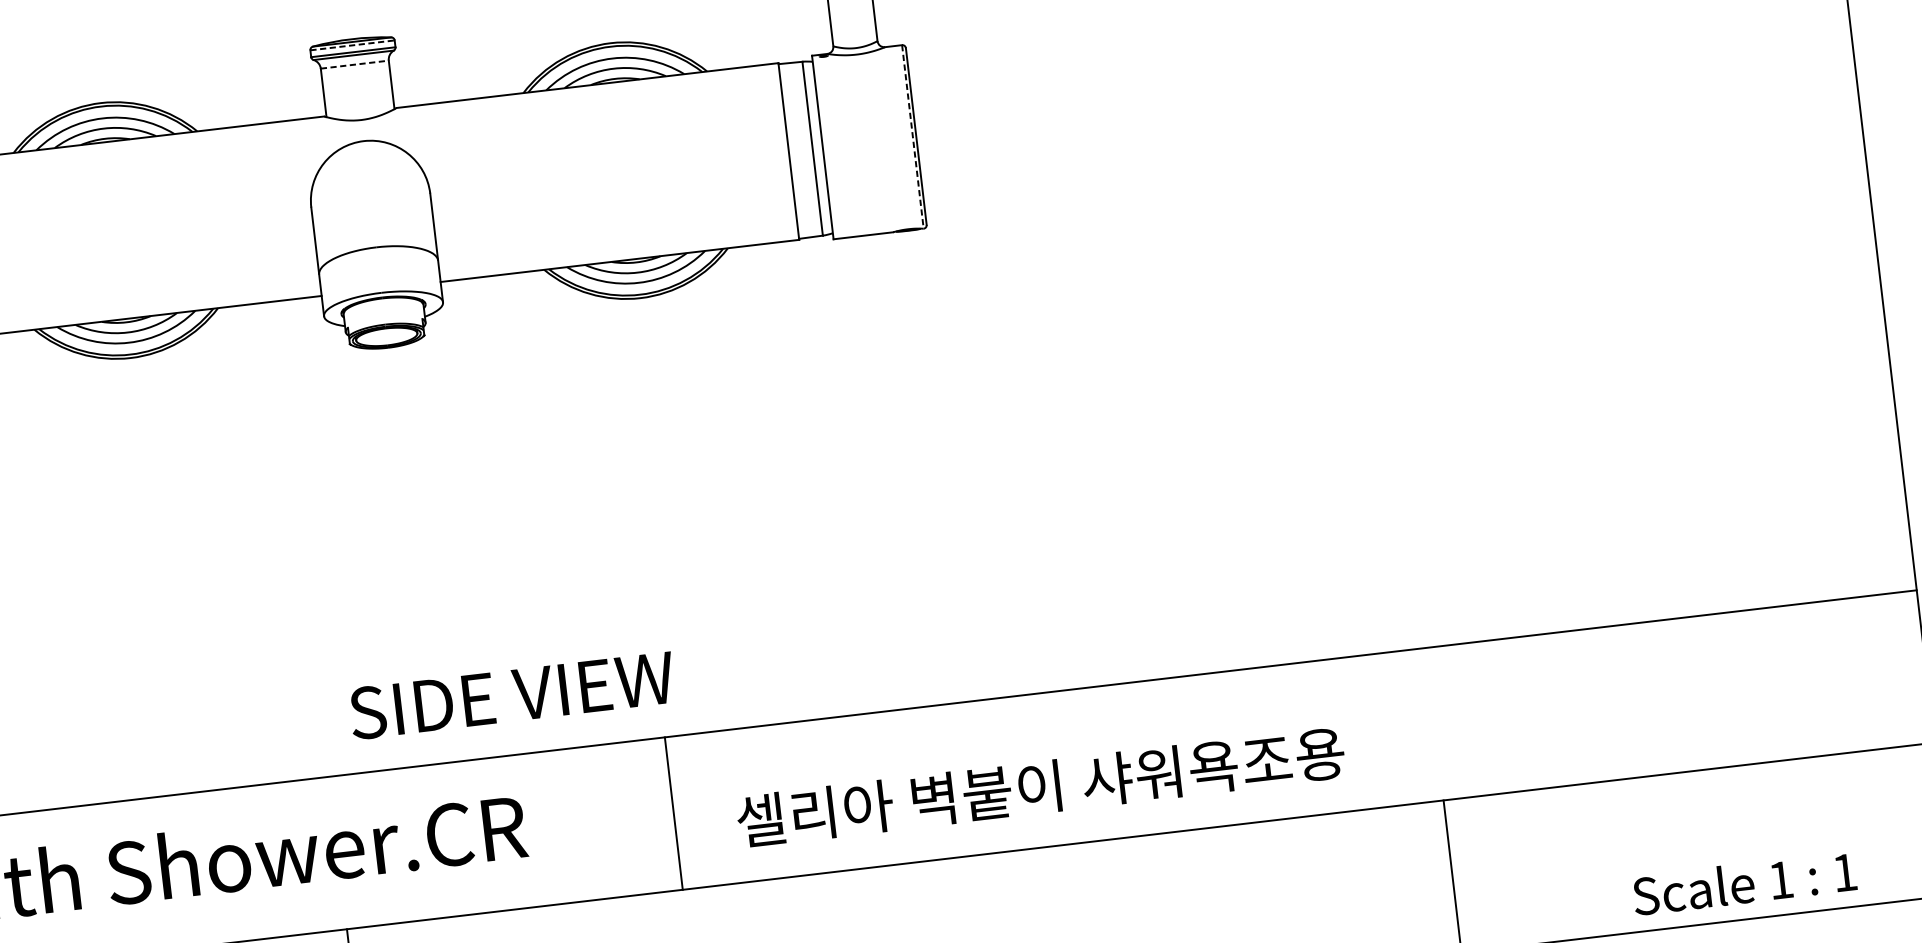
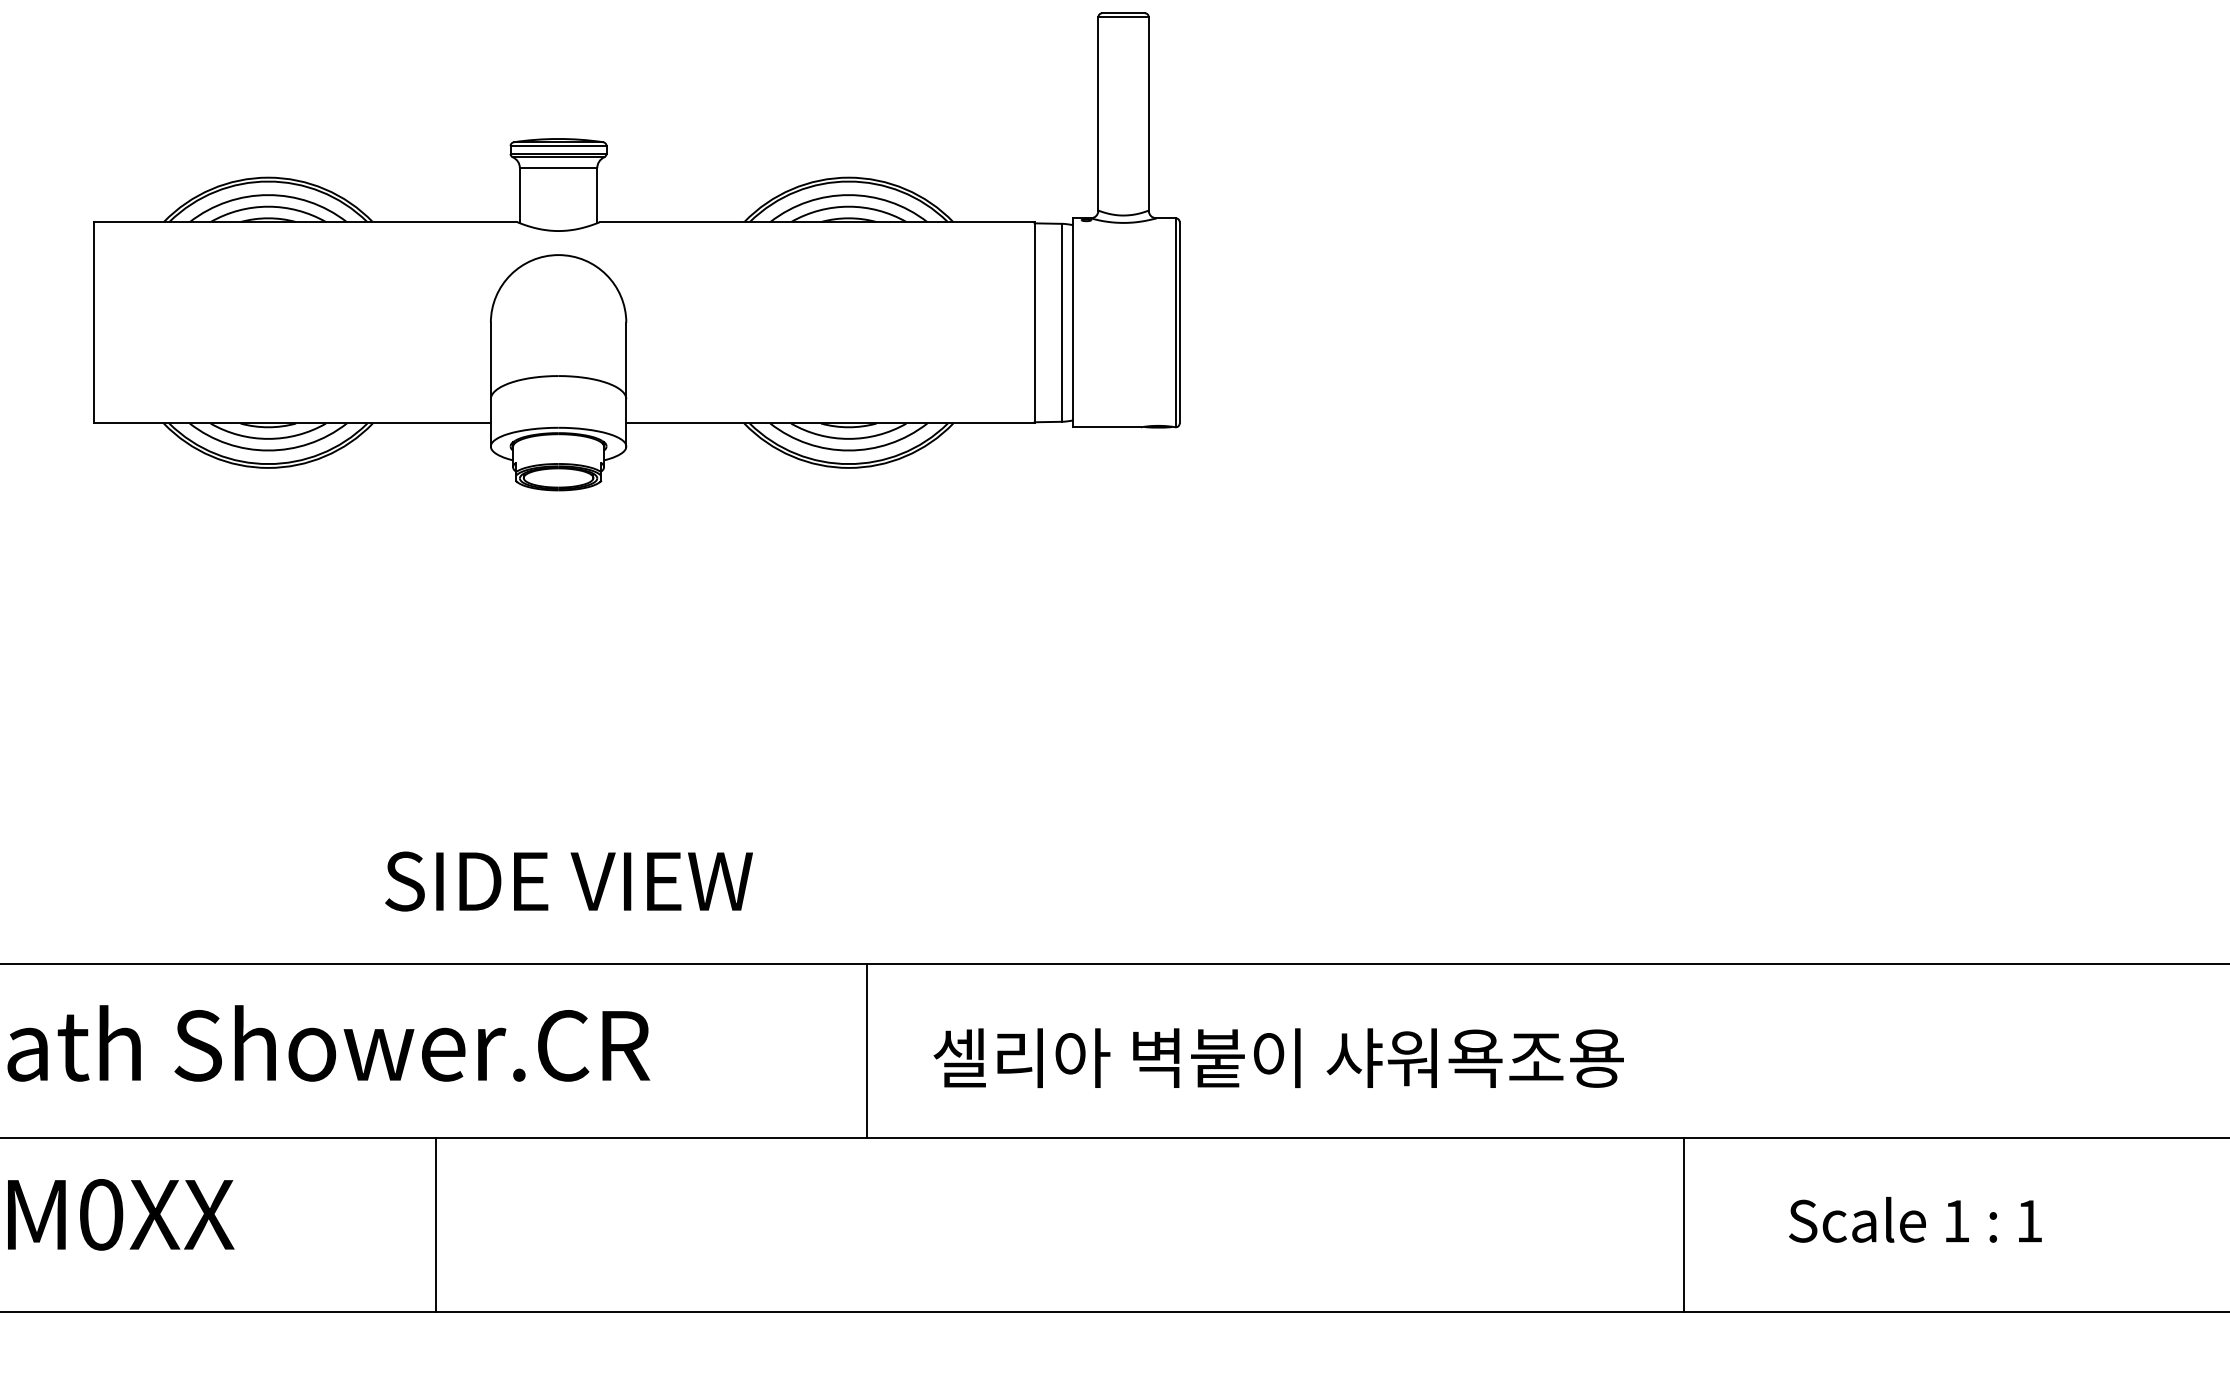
line: (352, 45) -> (558, 146), dashed -> solid
line: (354, 65) -> (558, 168), dashed -> solid
line: (912, 137) -> (1175, 323), dashed -> solid
text: (511, 695) -> (568, 881), moved
text: (1040, 786) -> (1278, 1057), moved
line: (674, 813) -> (867, 1051), moved
text: (1744, 883) -> (1915, 1219), moved

